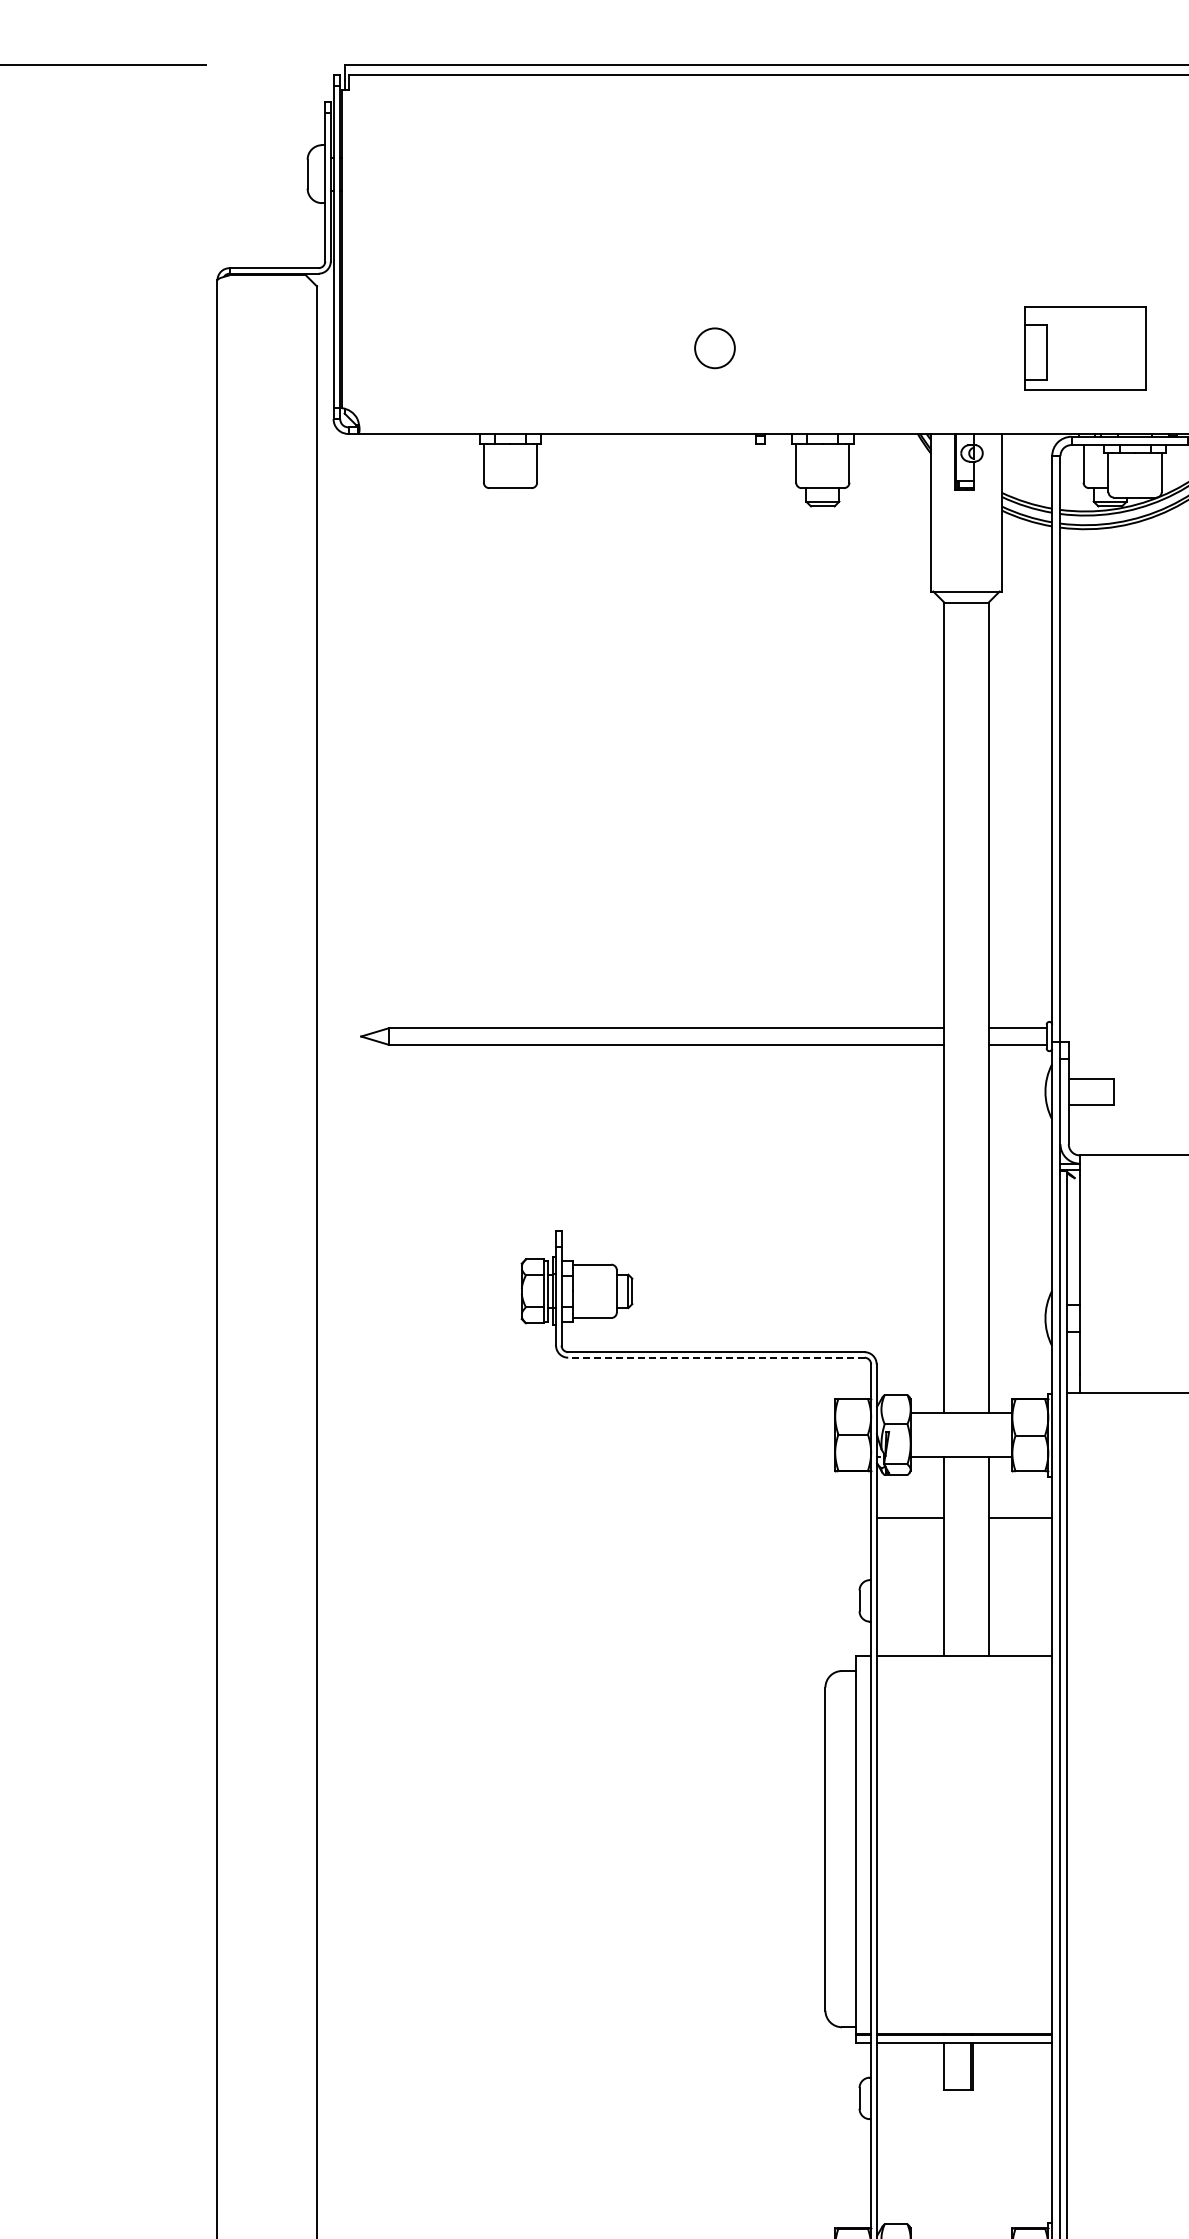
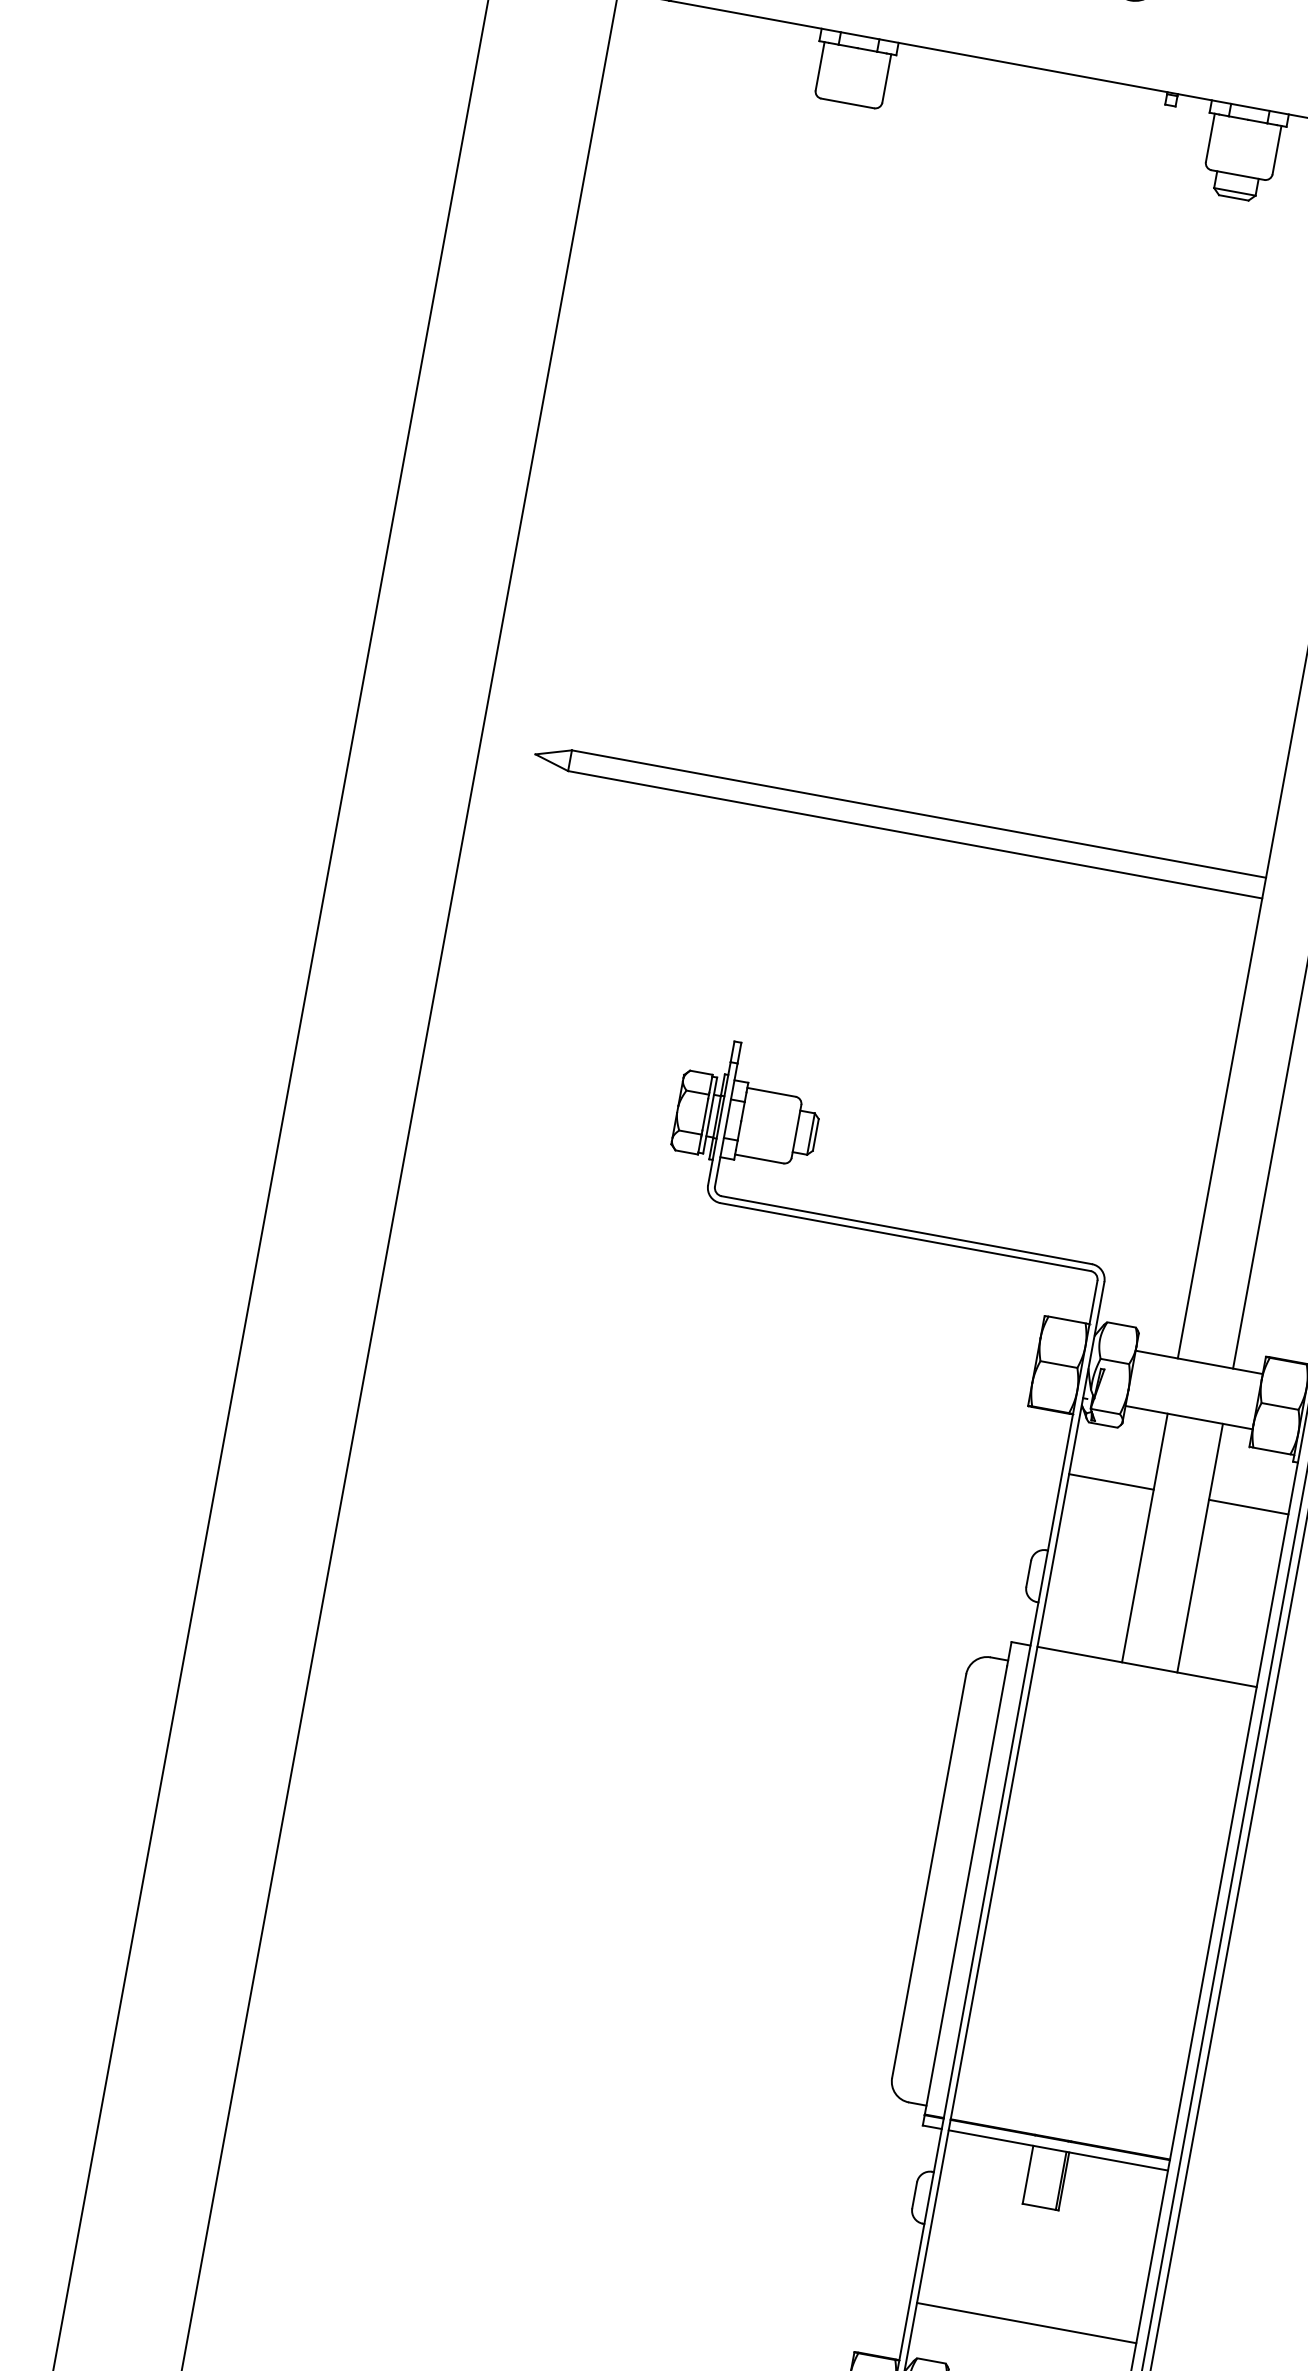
line: (715, 1357) -> (904, 1236), dashed -> solid
line: (964, 2181) -> (1026, 2323), added

